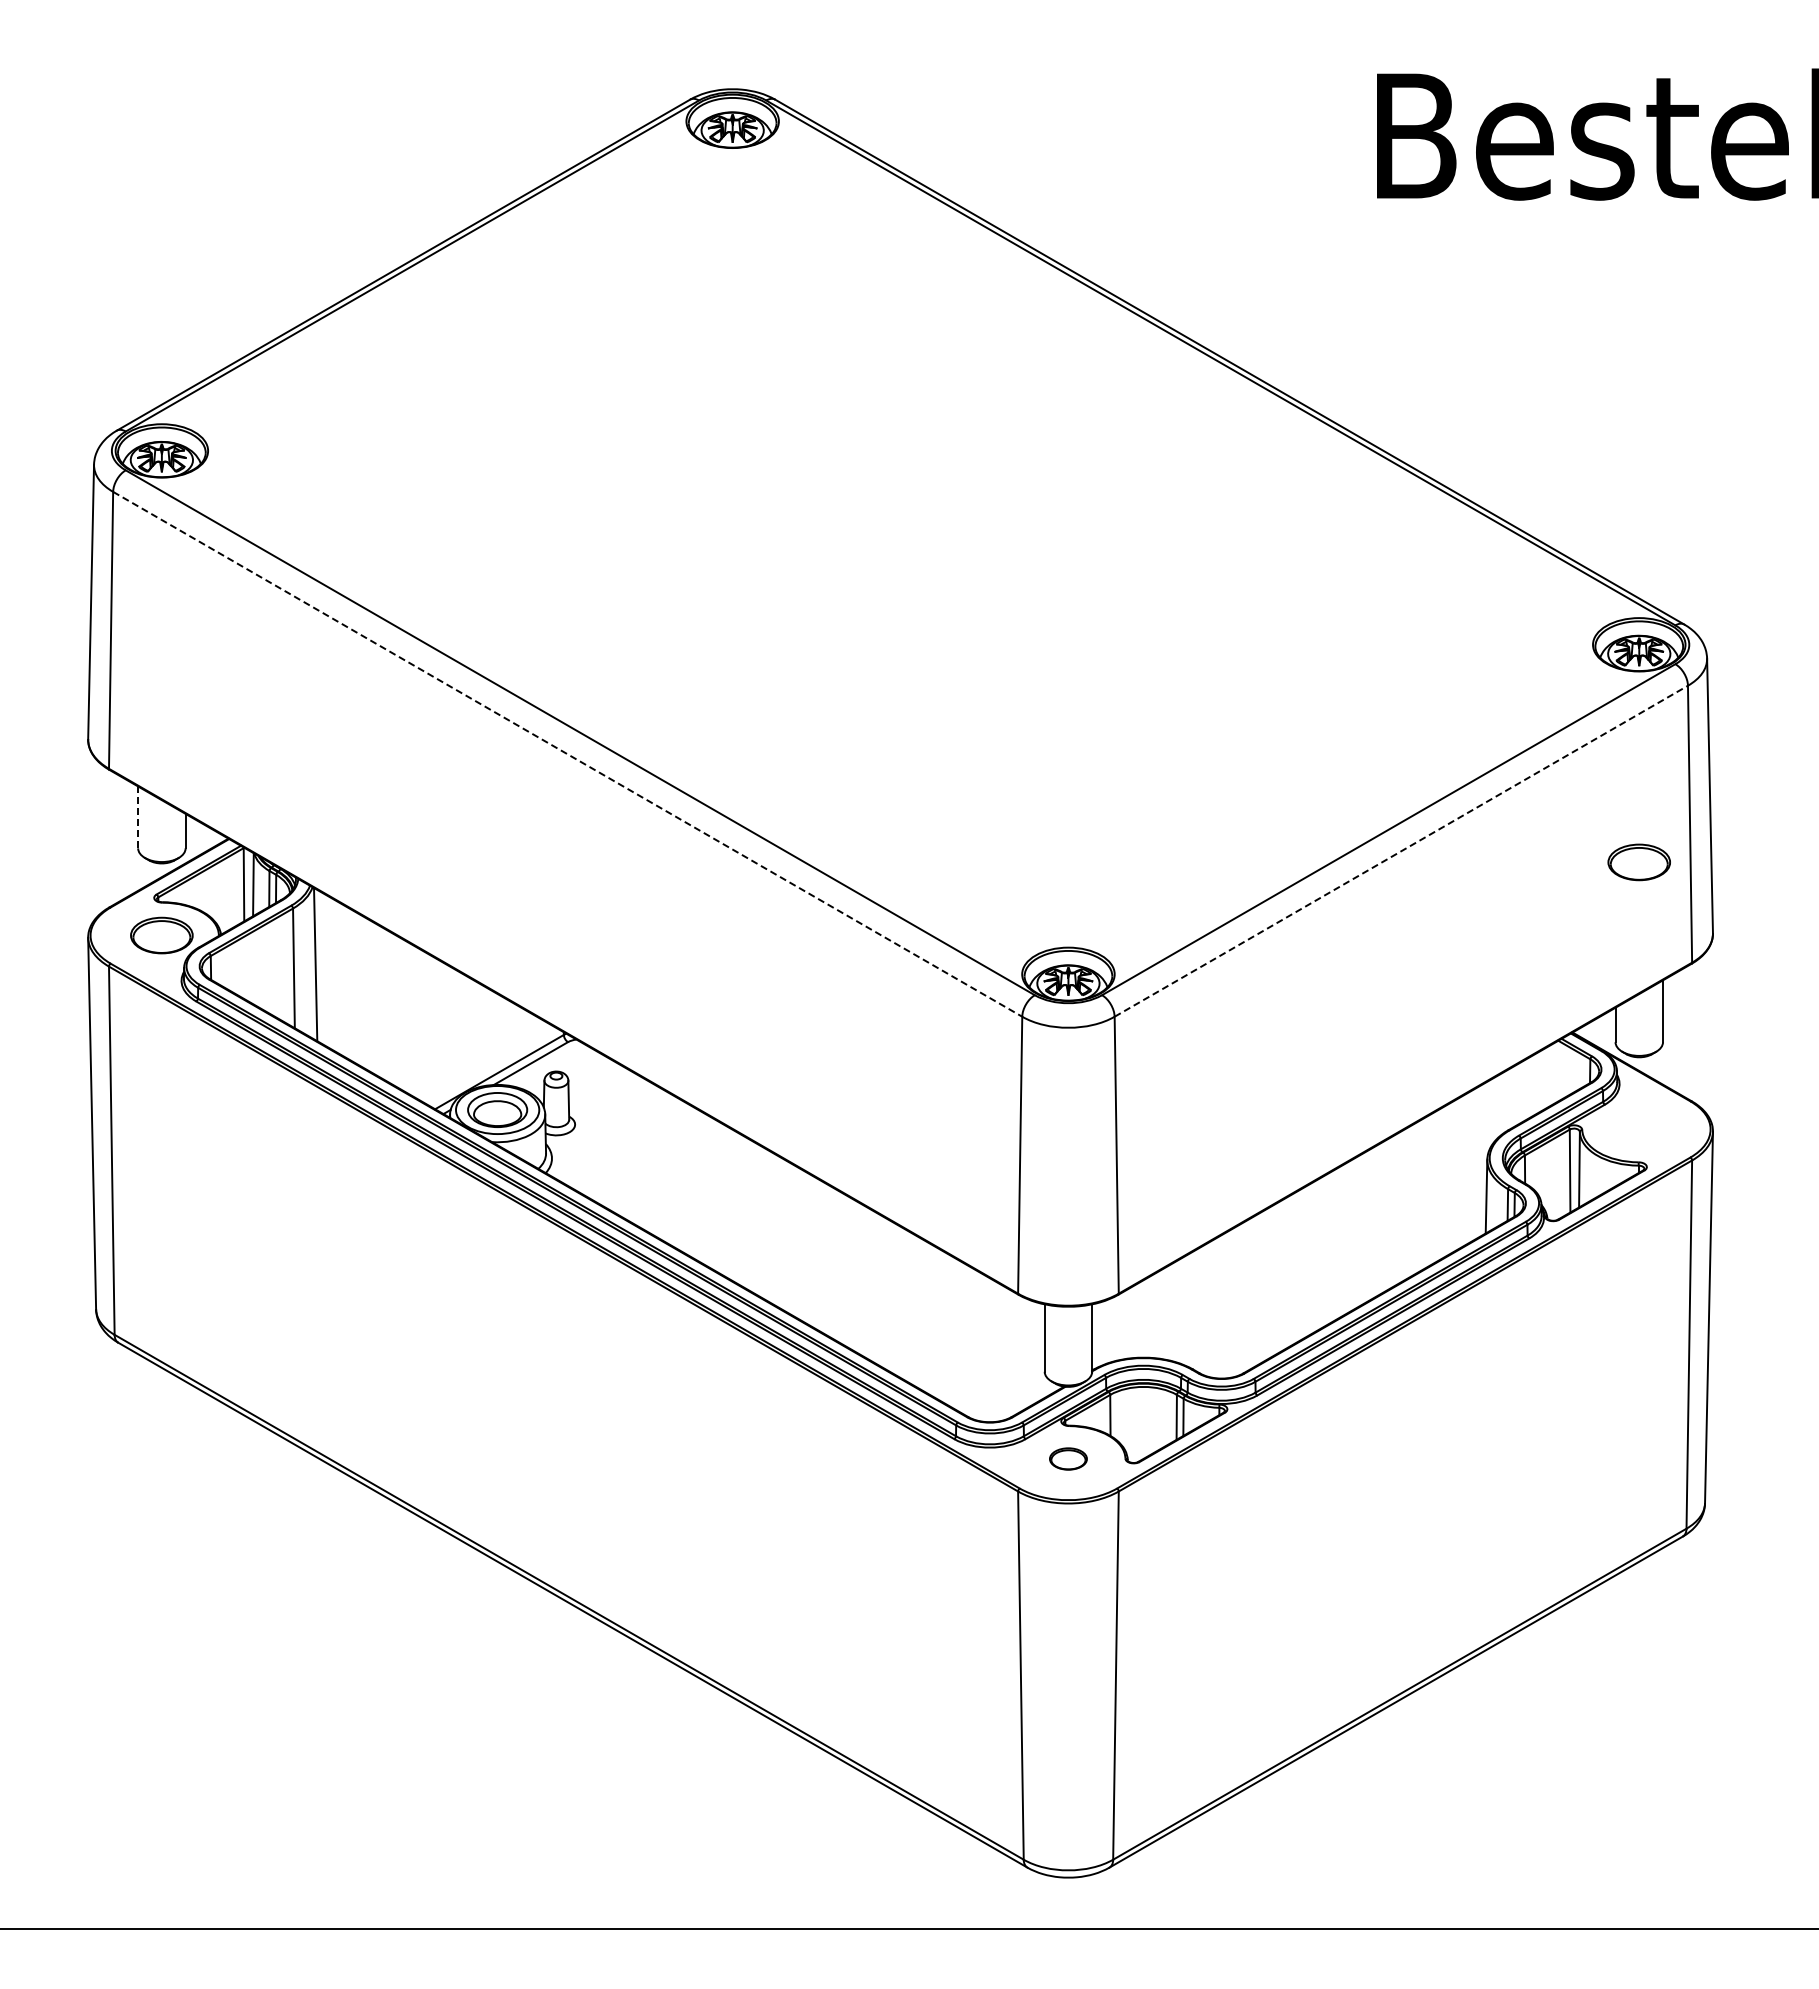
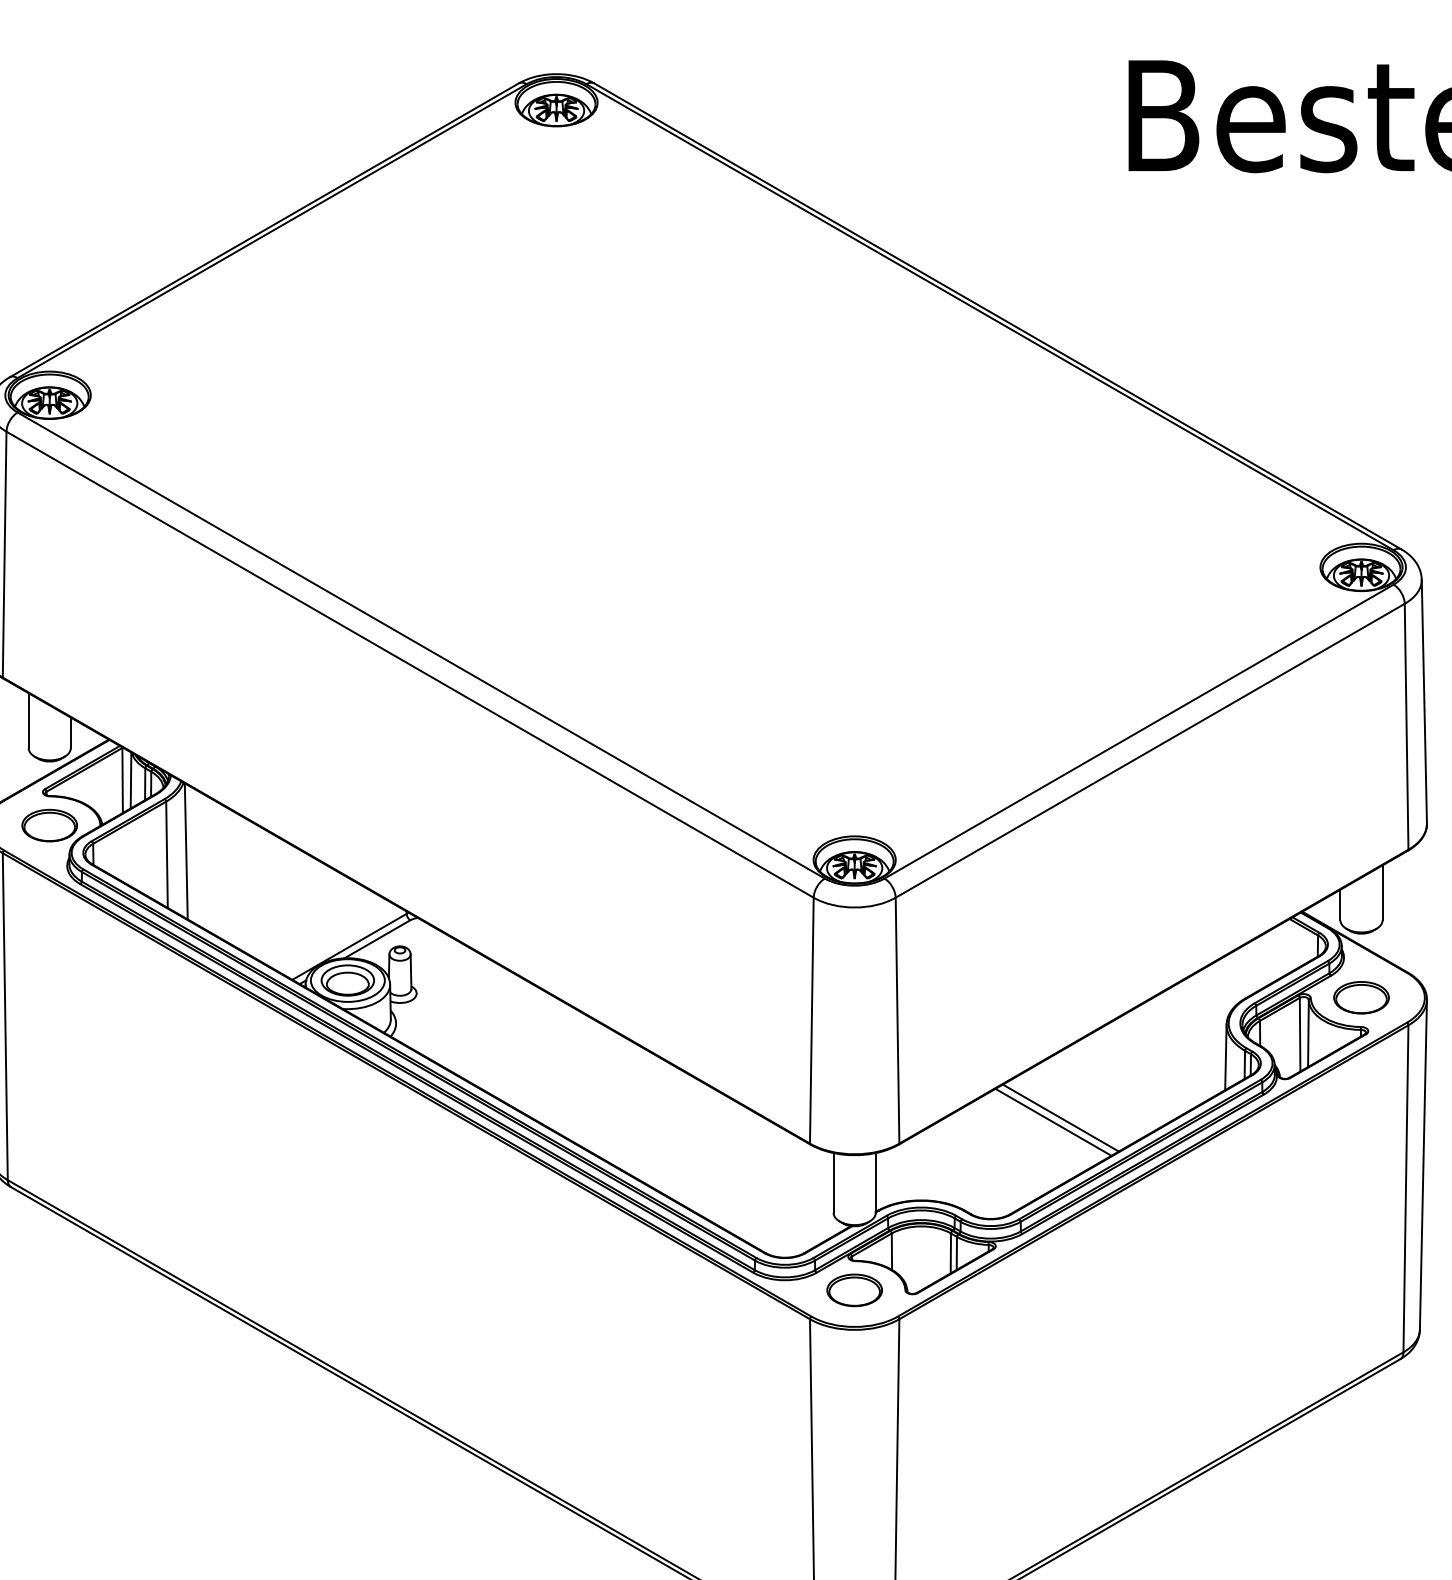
line: (567, 754) -> (409, 664), dashed -> solid
line: (138, 817) -> (28, 720), dashed -> solid
line: (1401, 851) -> (1150, 750), dashed -> solid
part: (1638, 862) -> (1360, 997), moved
line: (1300, 1264) -> (1060, 1117), added
line: (1292, 1269) -> (1053, 1122), added
part: (1068, 1458) -> (854, 1289), size x1.67

